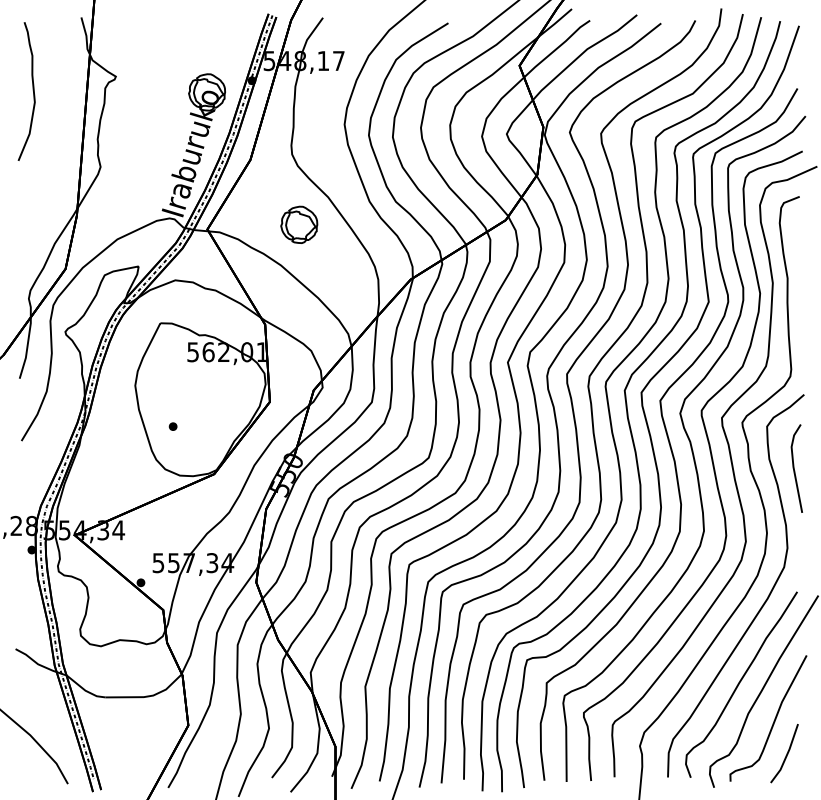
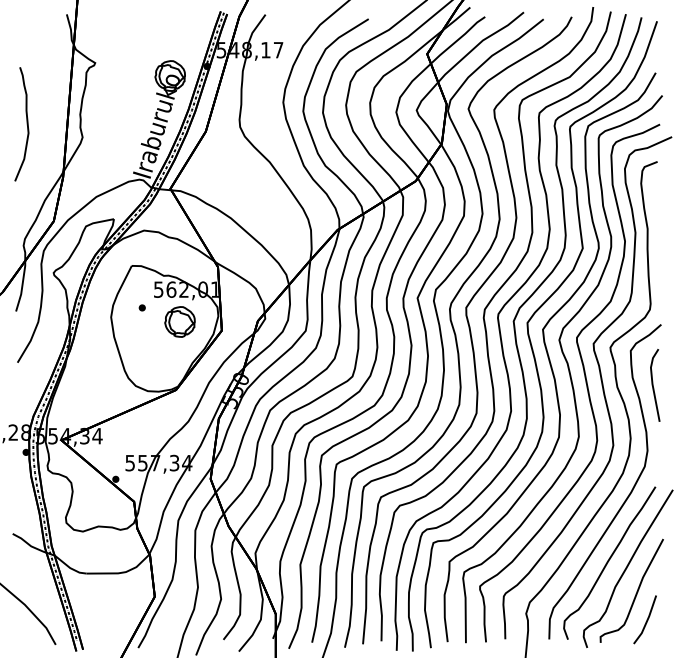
curve: (32, 91) -> (26, 124), moved
part: (298, 224) -> (179, 321), moved
part: (172, 426) -> (141, 307), moved

